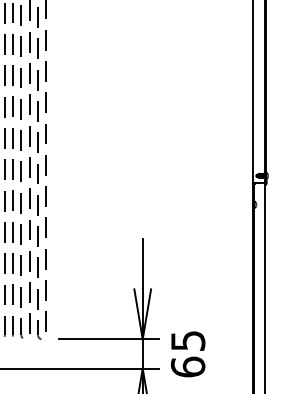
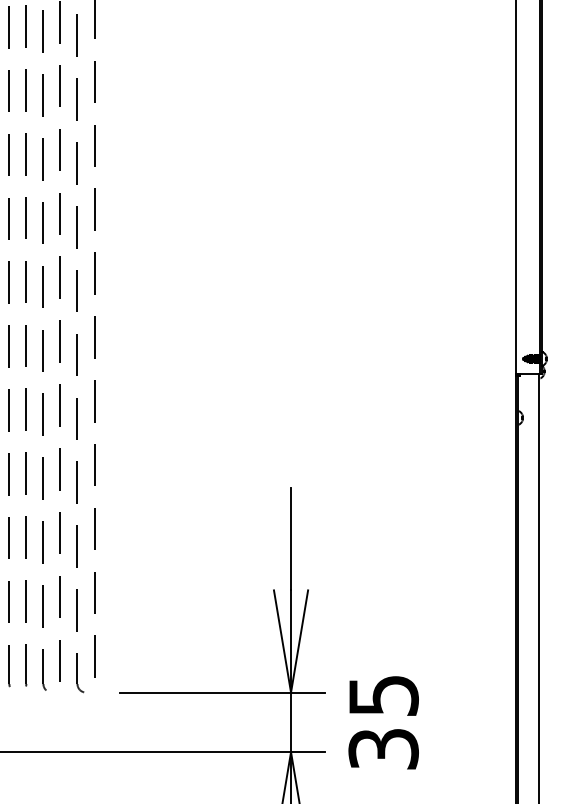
text: (187, 366) -> (382, 747), 65 -> 35

